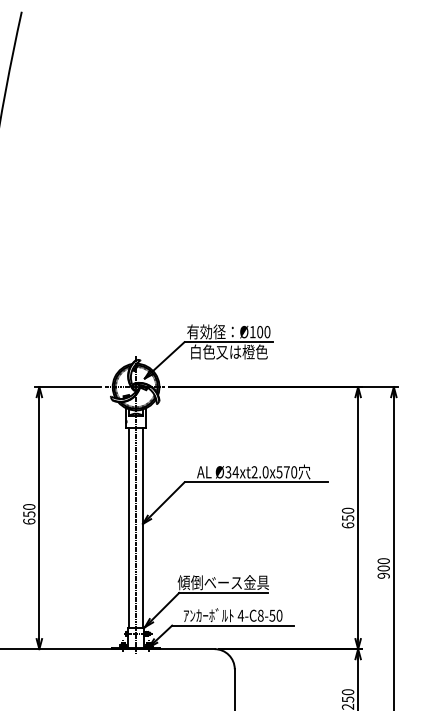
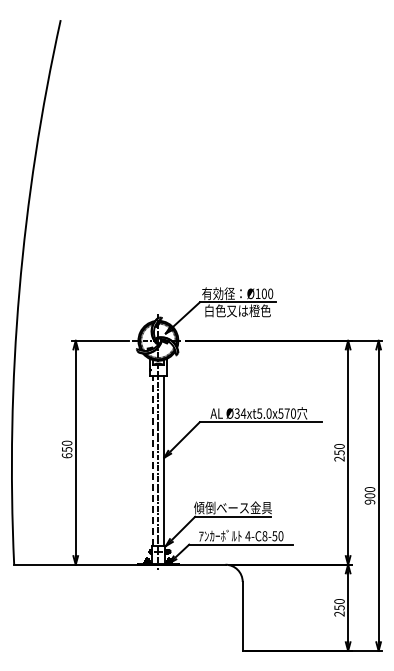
text: (254, 472) -> (259, 413), Ø34xt2.0x570 -> Ø34xt5.0x570
text: (348, 524) -> (339, 458), 650 -> 250
line: (129, 527) -> (152, 460), solid -> dashed

